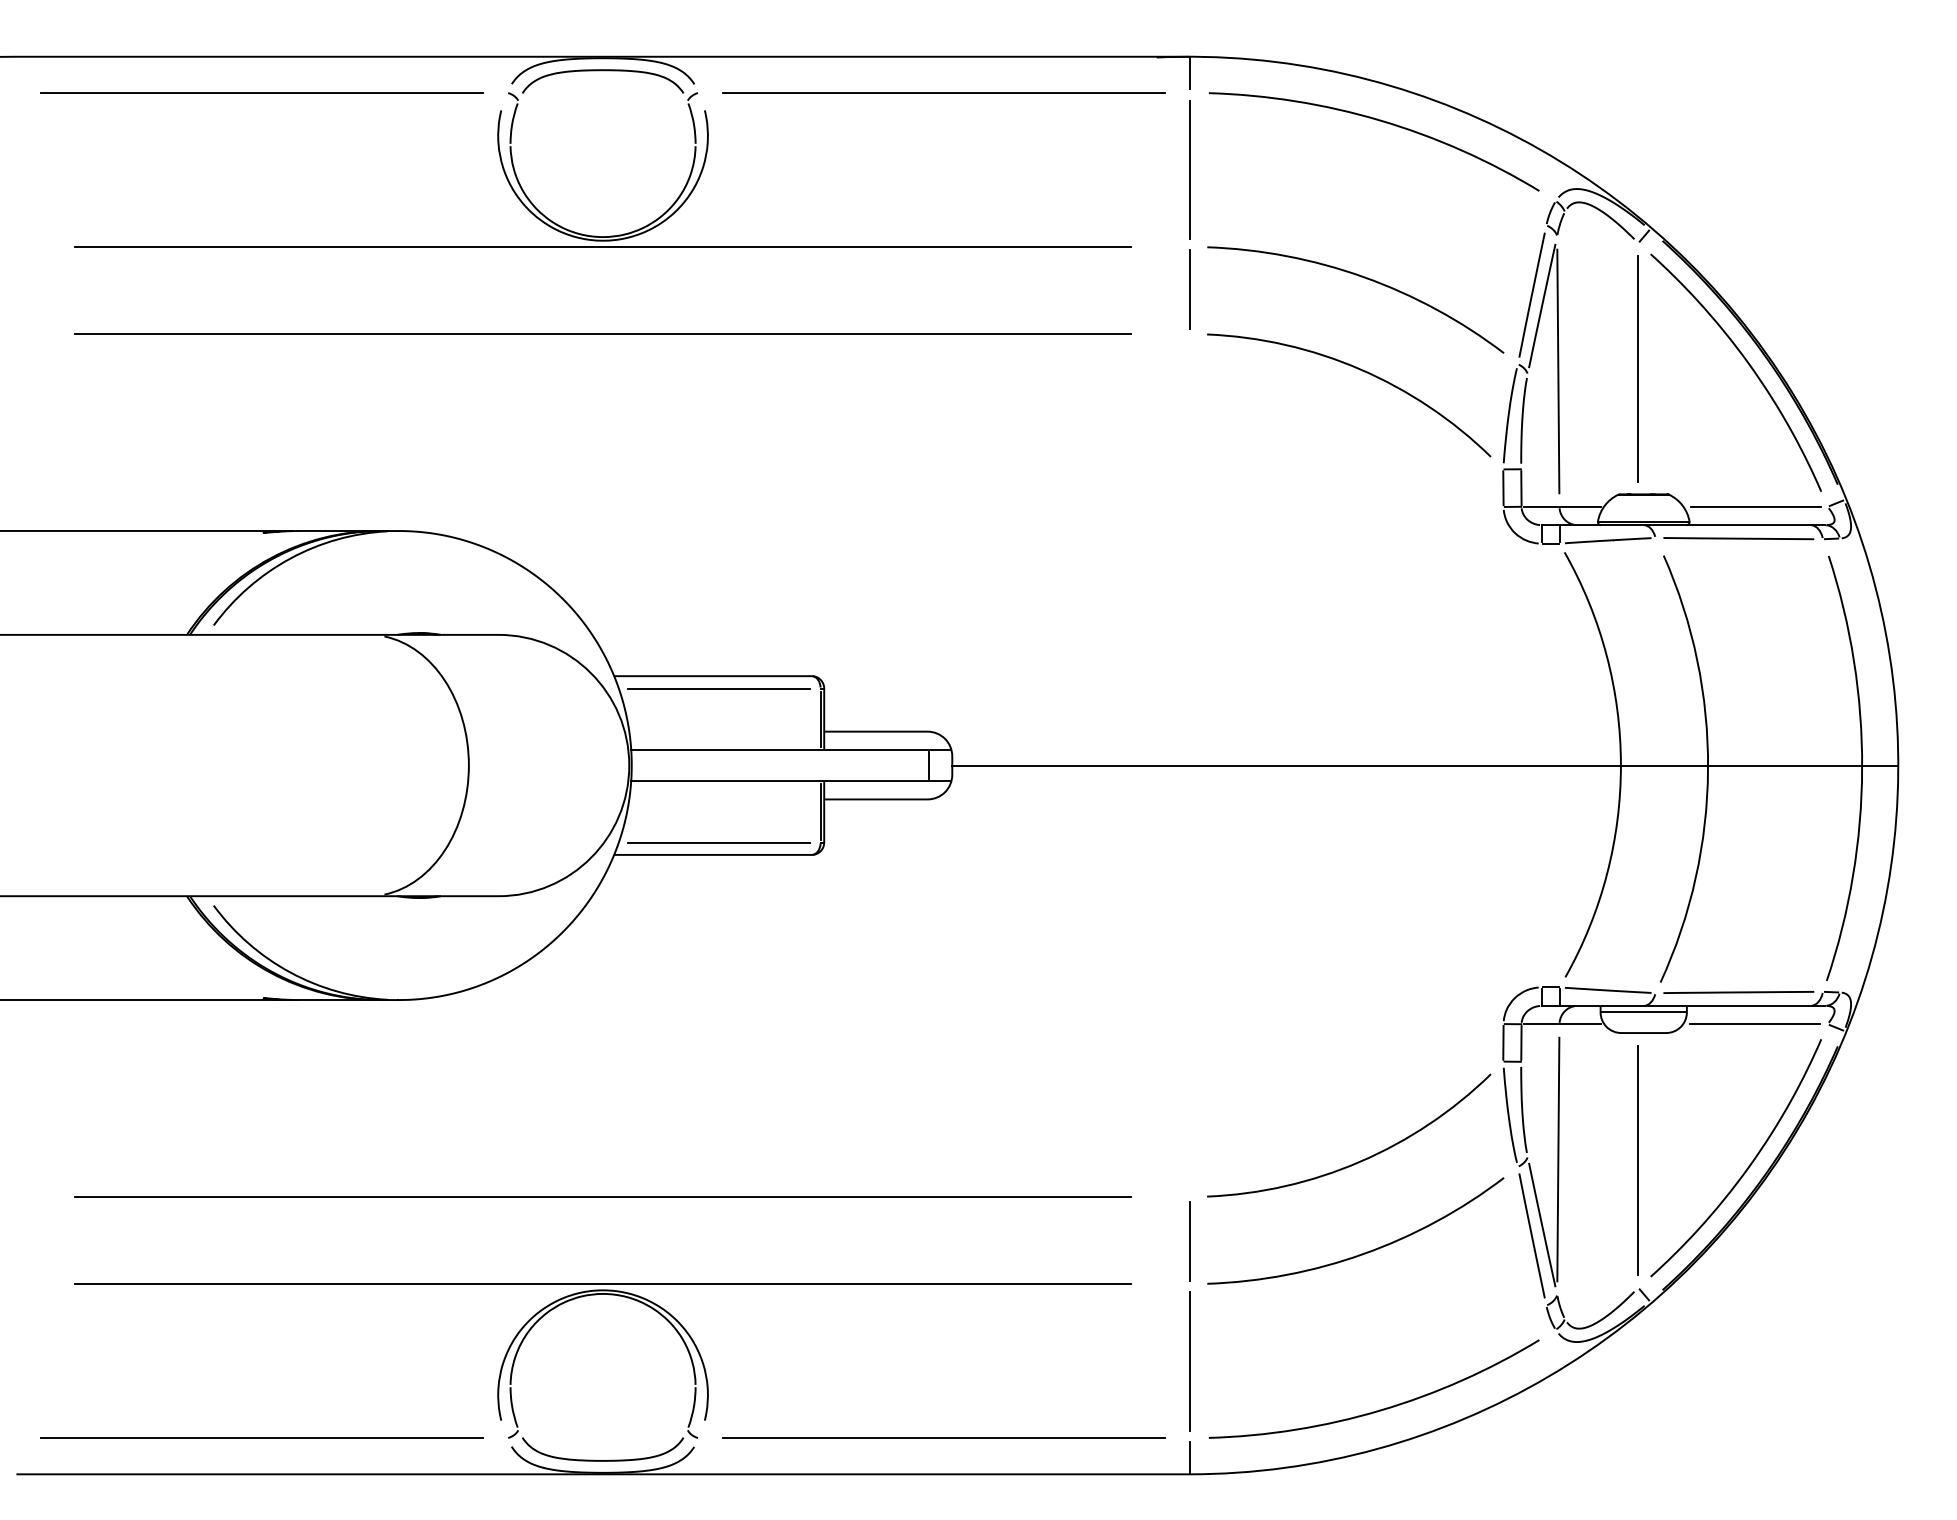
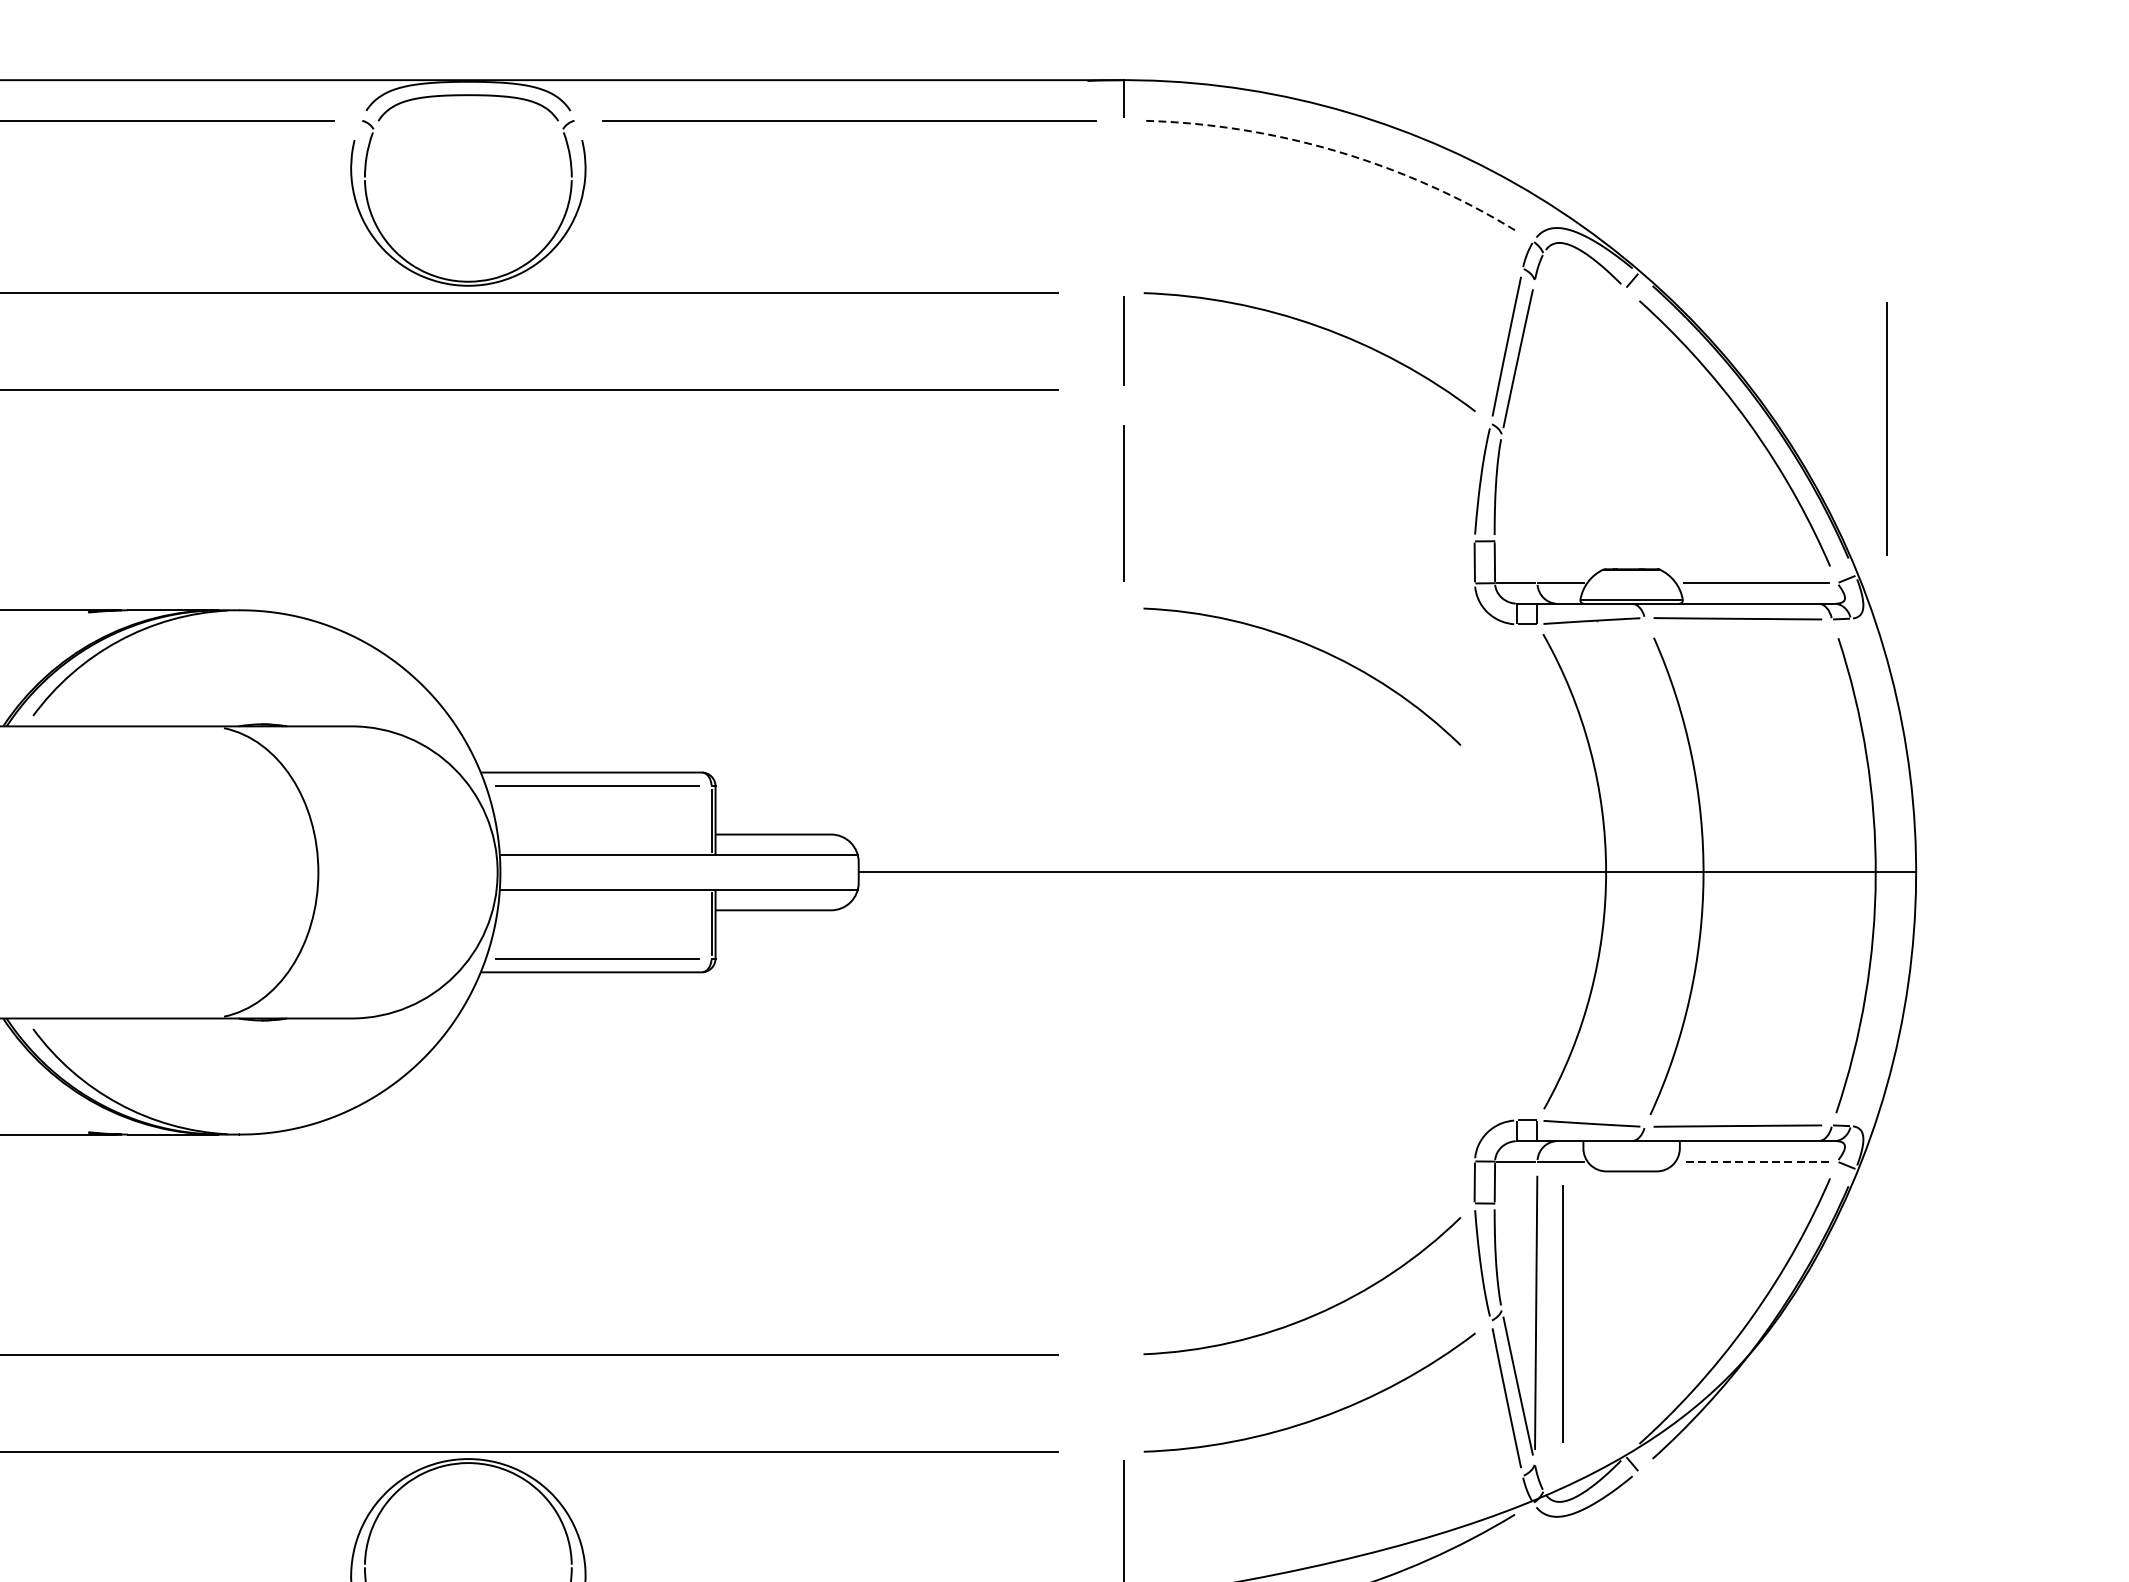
arc: (1380, 120) -> (1337, 151), solid -> dashed
line: (1189, 169) -> (1123, 503), moved
line: (1637, 368) -> (1886, 428), moved
arc: (1359, 370) -> (1313, 648), moved
line: (1558, 371) -> (1536, 431), removed
line: (929, 765) -> (833, 872), removed
line: (1643, 1012) -> (1631, 1148), removed
line: (1754, 1024) -> (1755, 1161), solid -> dashed
line: (1637, 1160) -> (1562, 1313), moved
line: (1189, 1240) -> (1123, 1403), removed

